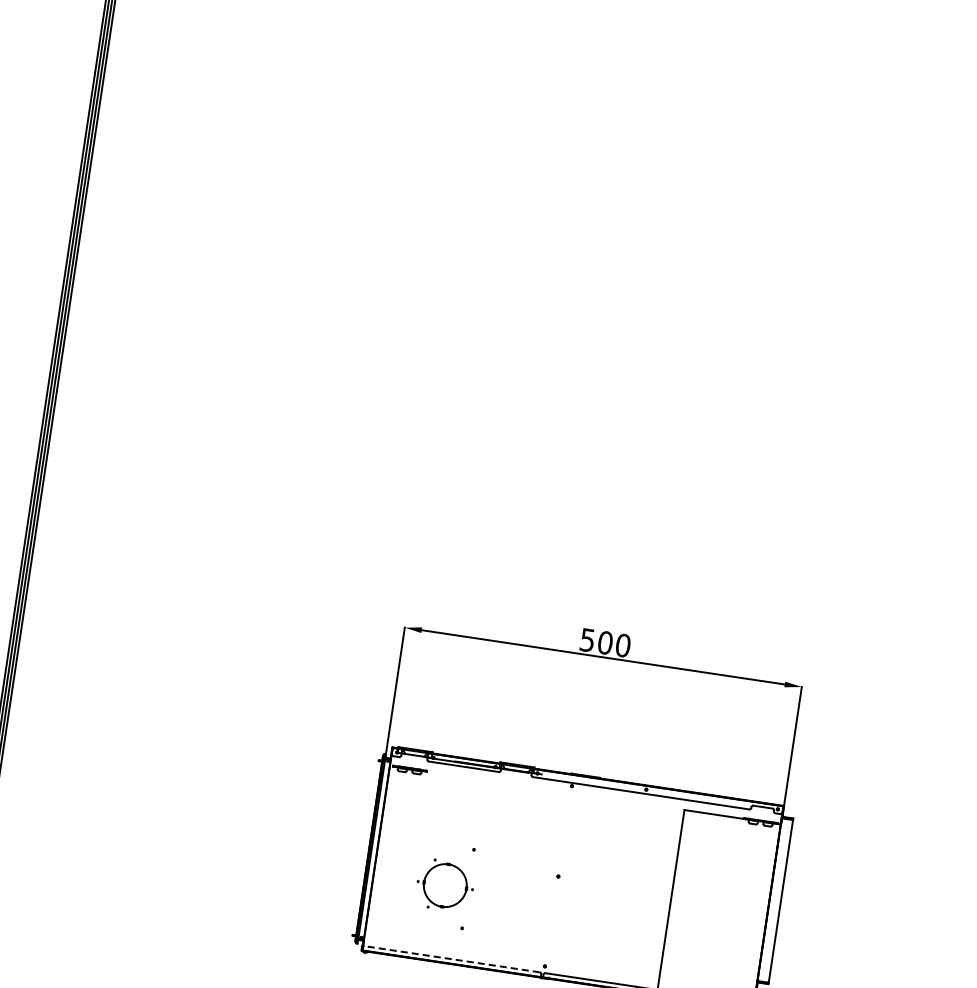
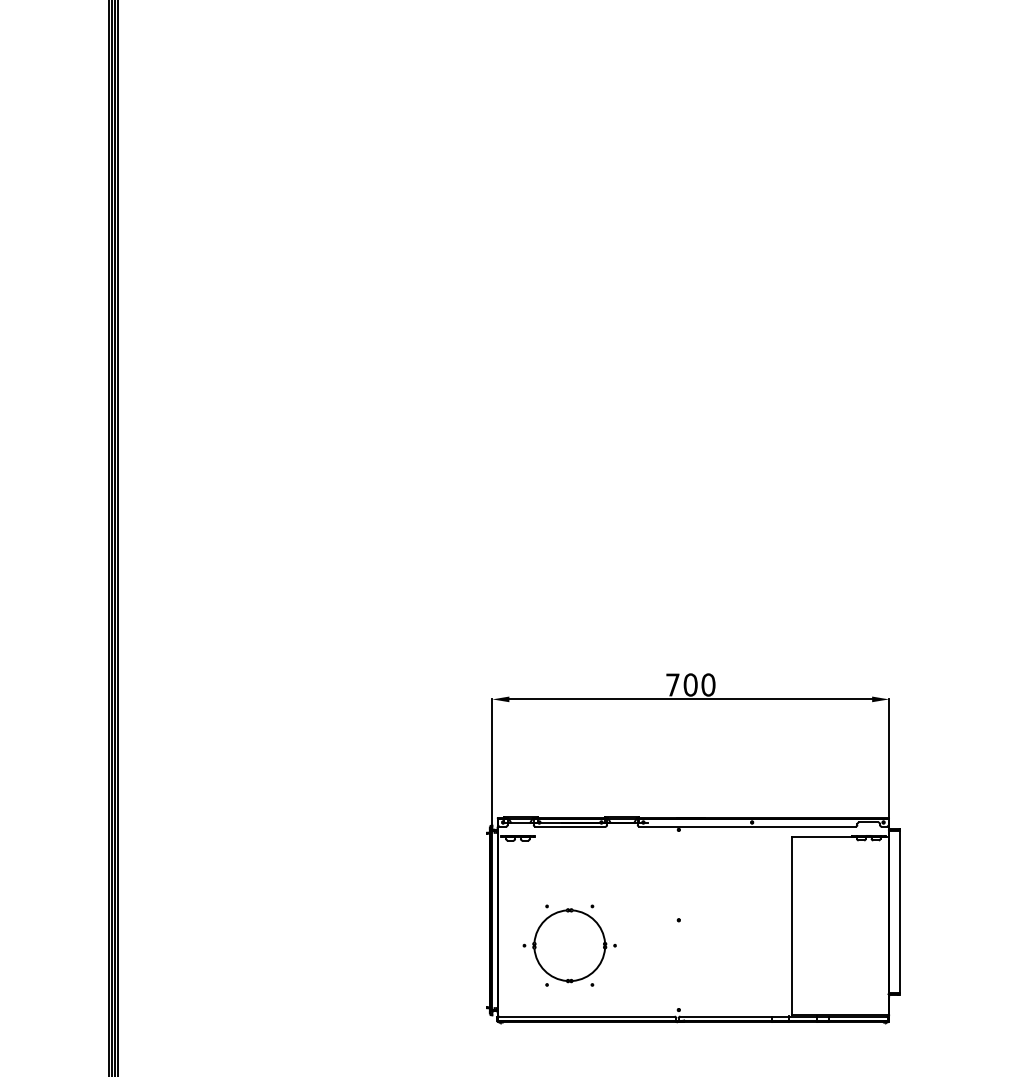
text: (587, 639) -> (672, 684), 500 -> 700
part: (445, 885) -> (569, 945), size x1.67
line: (451, 959) -> (586, 1016), dashed -> solid

